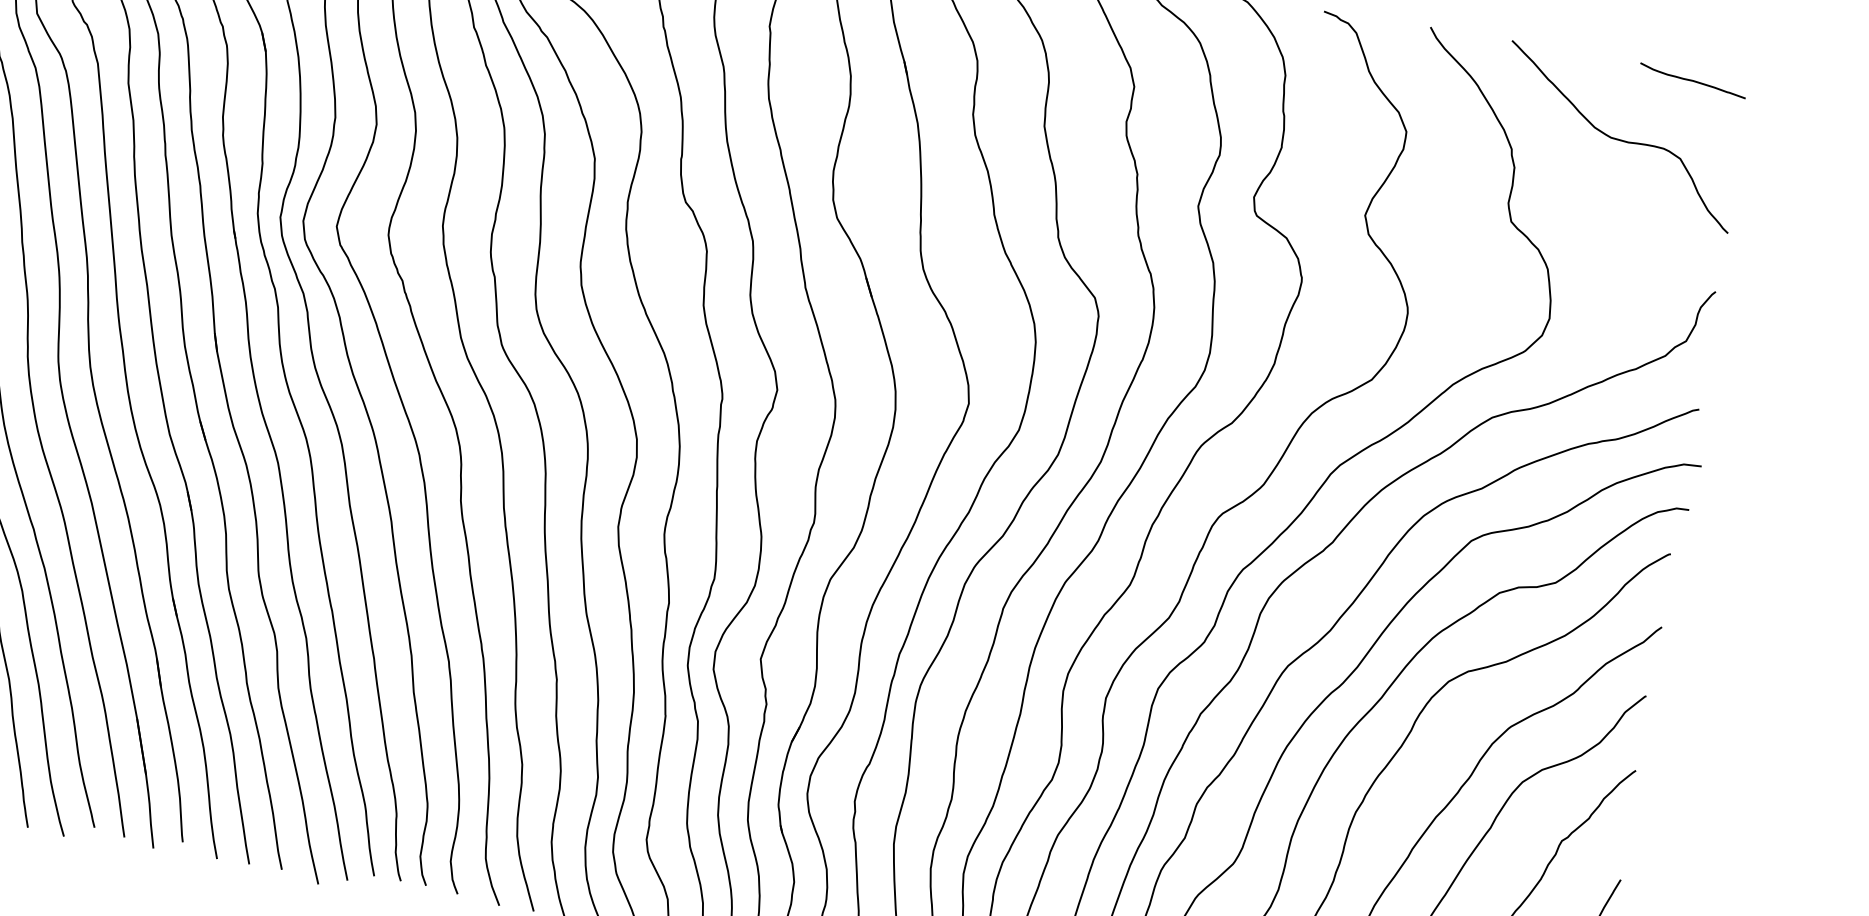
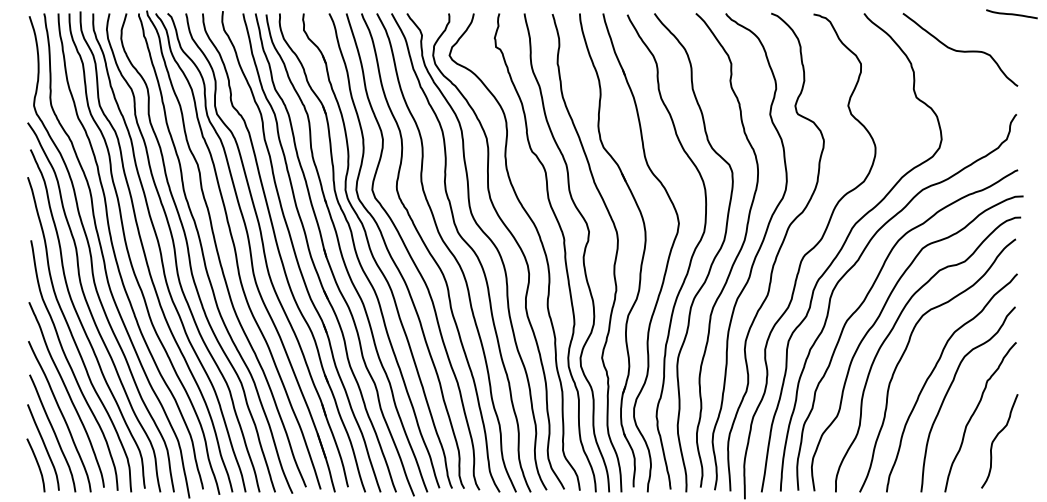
curve: (1691, 81) -> (1011, 14), moved

